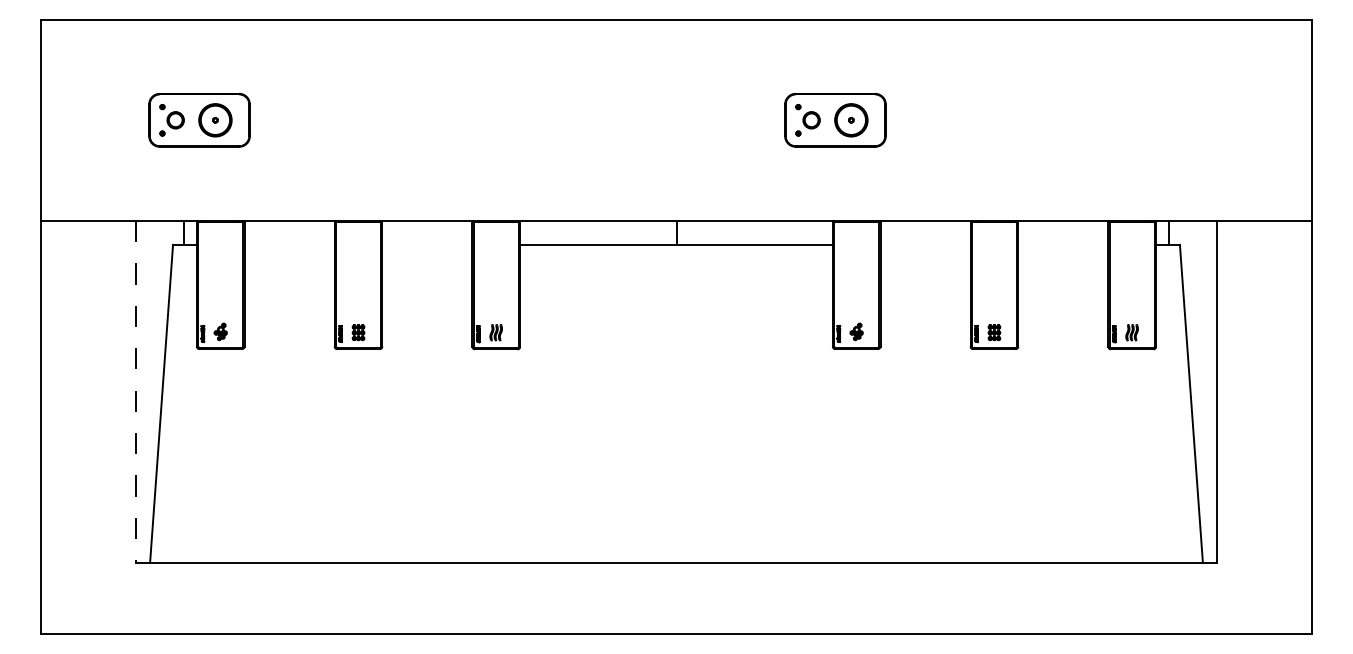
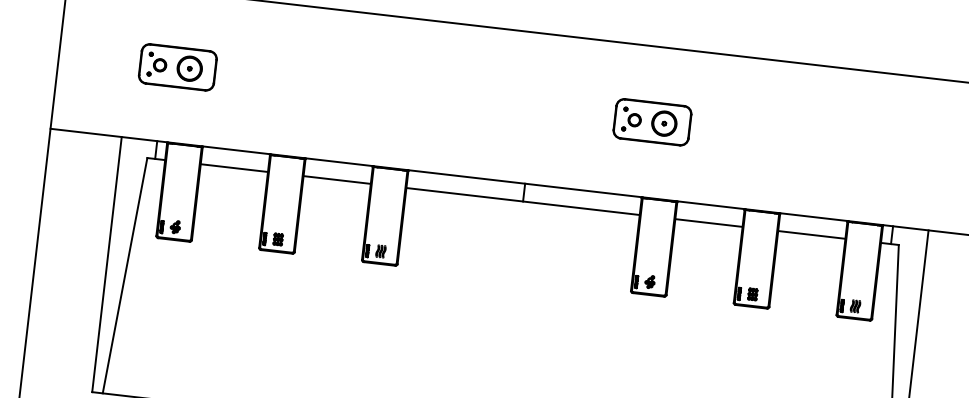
line: (289, 244) -> (234, 167), added
line: (427, 244) -> (337, 179), added
line: (925, 244) -> (708, 222), added
line: (1063, 244) -> (811, 234), added
line: (135, 391) -> (106, 264), dashed -> solid

